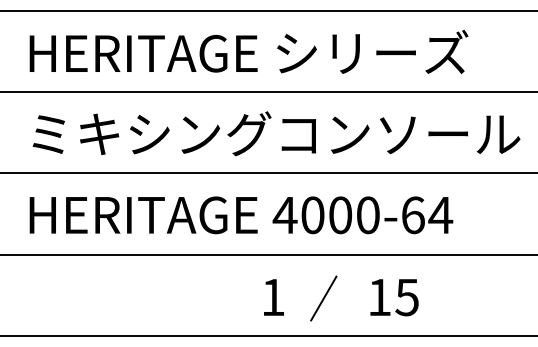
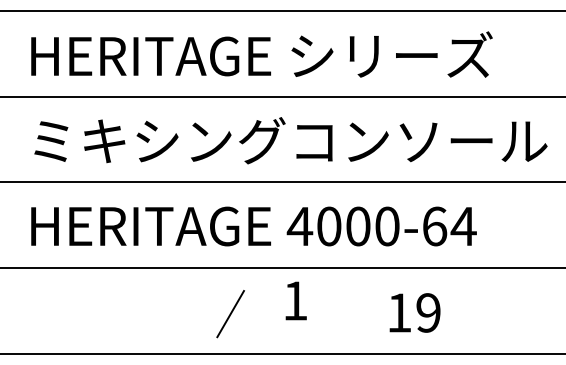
text: (273, 297) -> (295, 300), moved
text: (406, 297) -> (427, 312), 15 -> 19
line: (323, 298) -> (230, 314), moved

